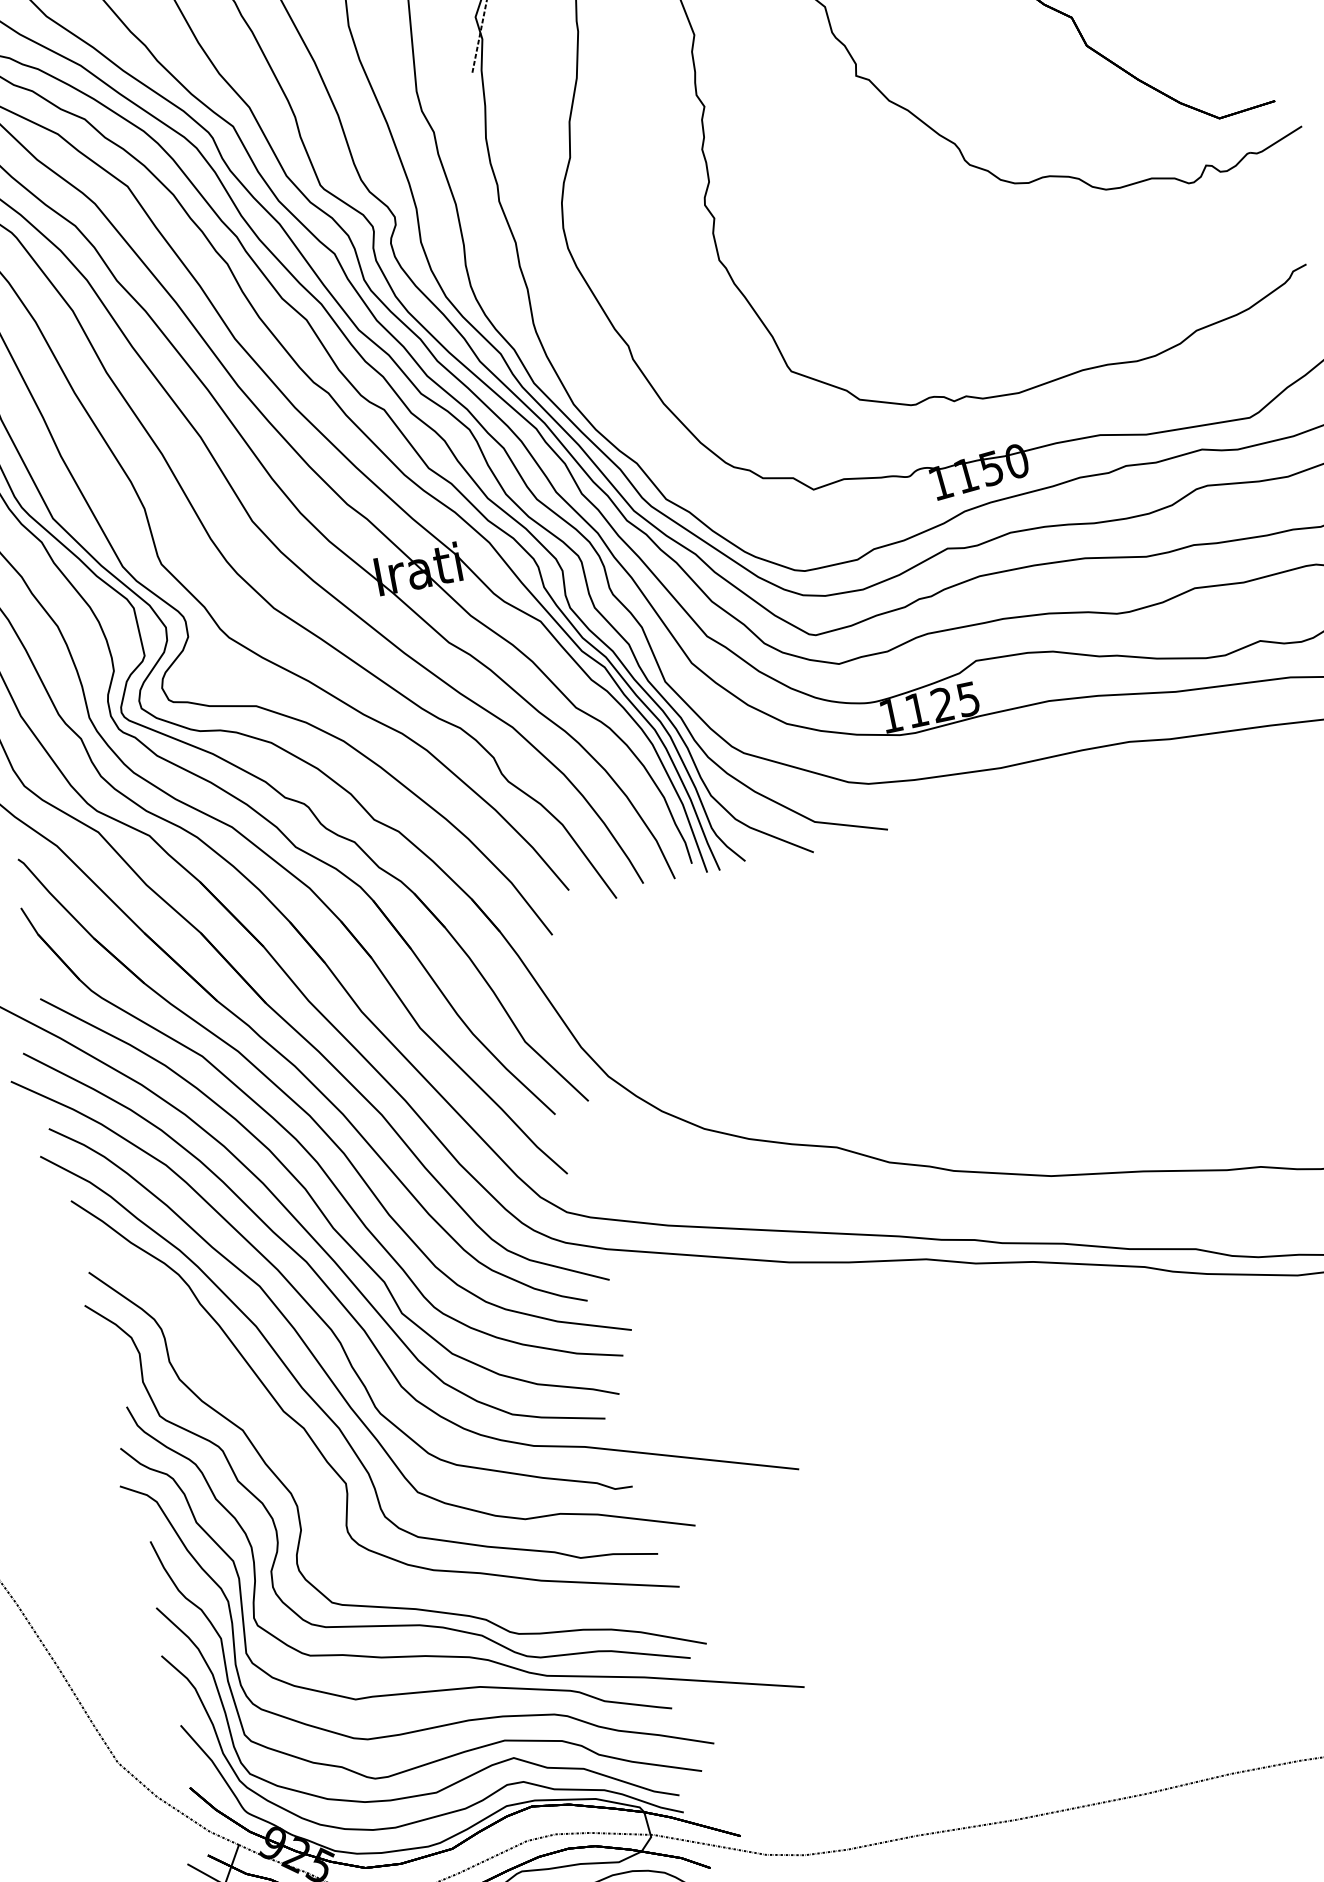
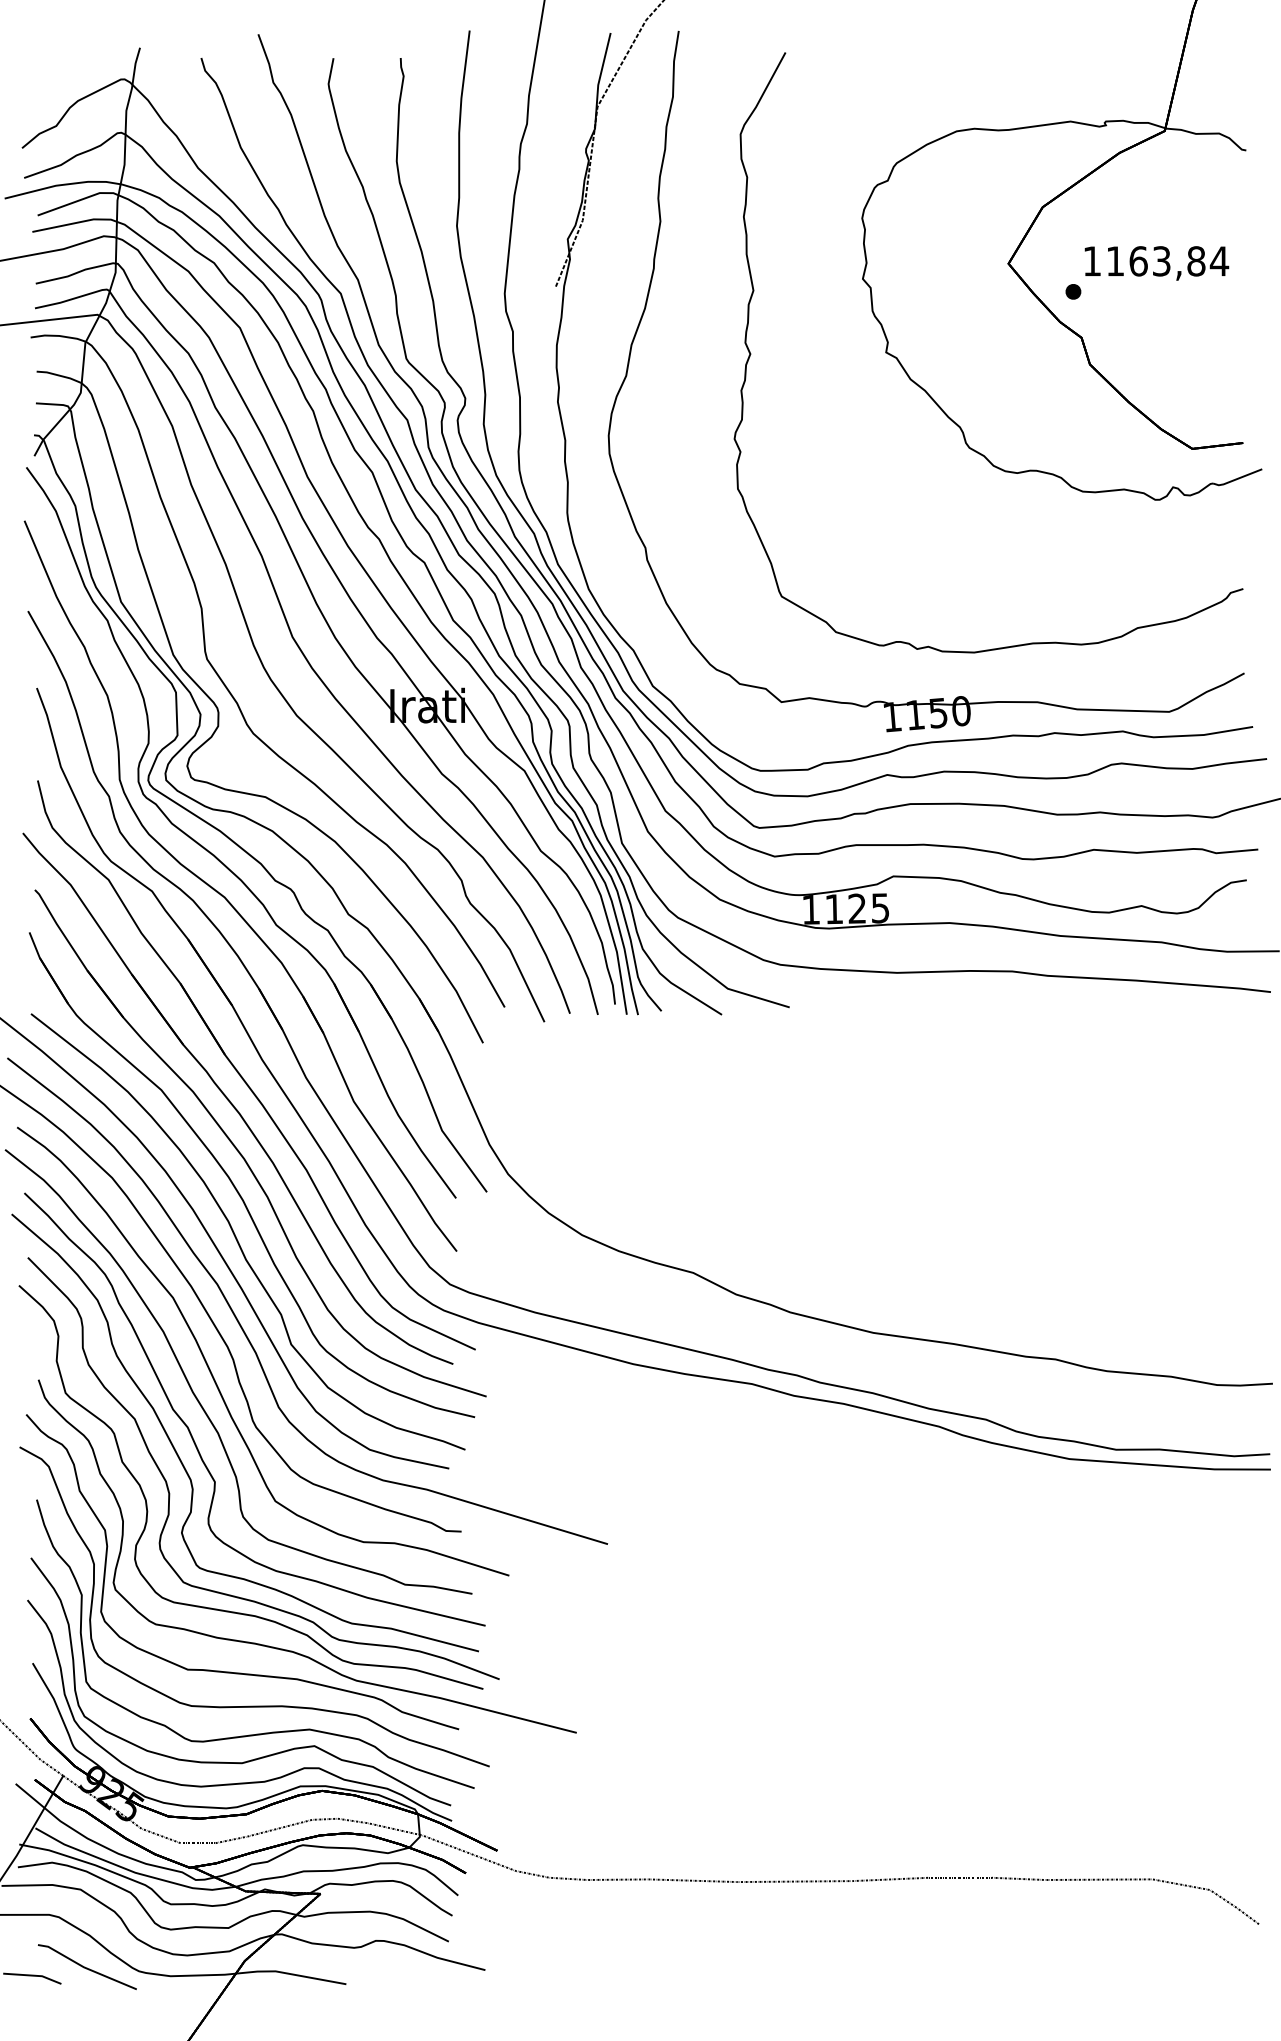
curve: (306, 1469) -> (183, 1463), added

